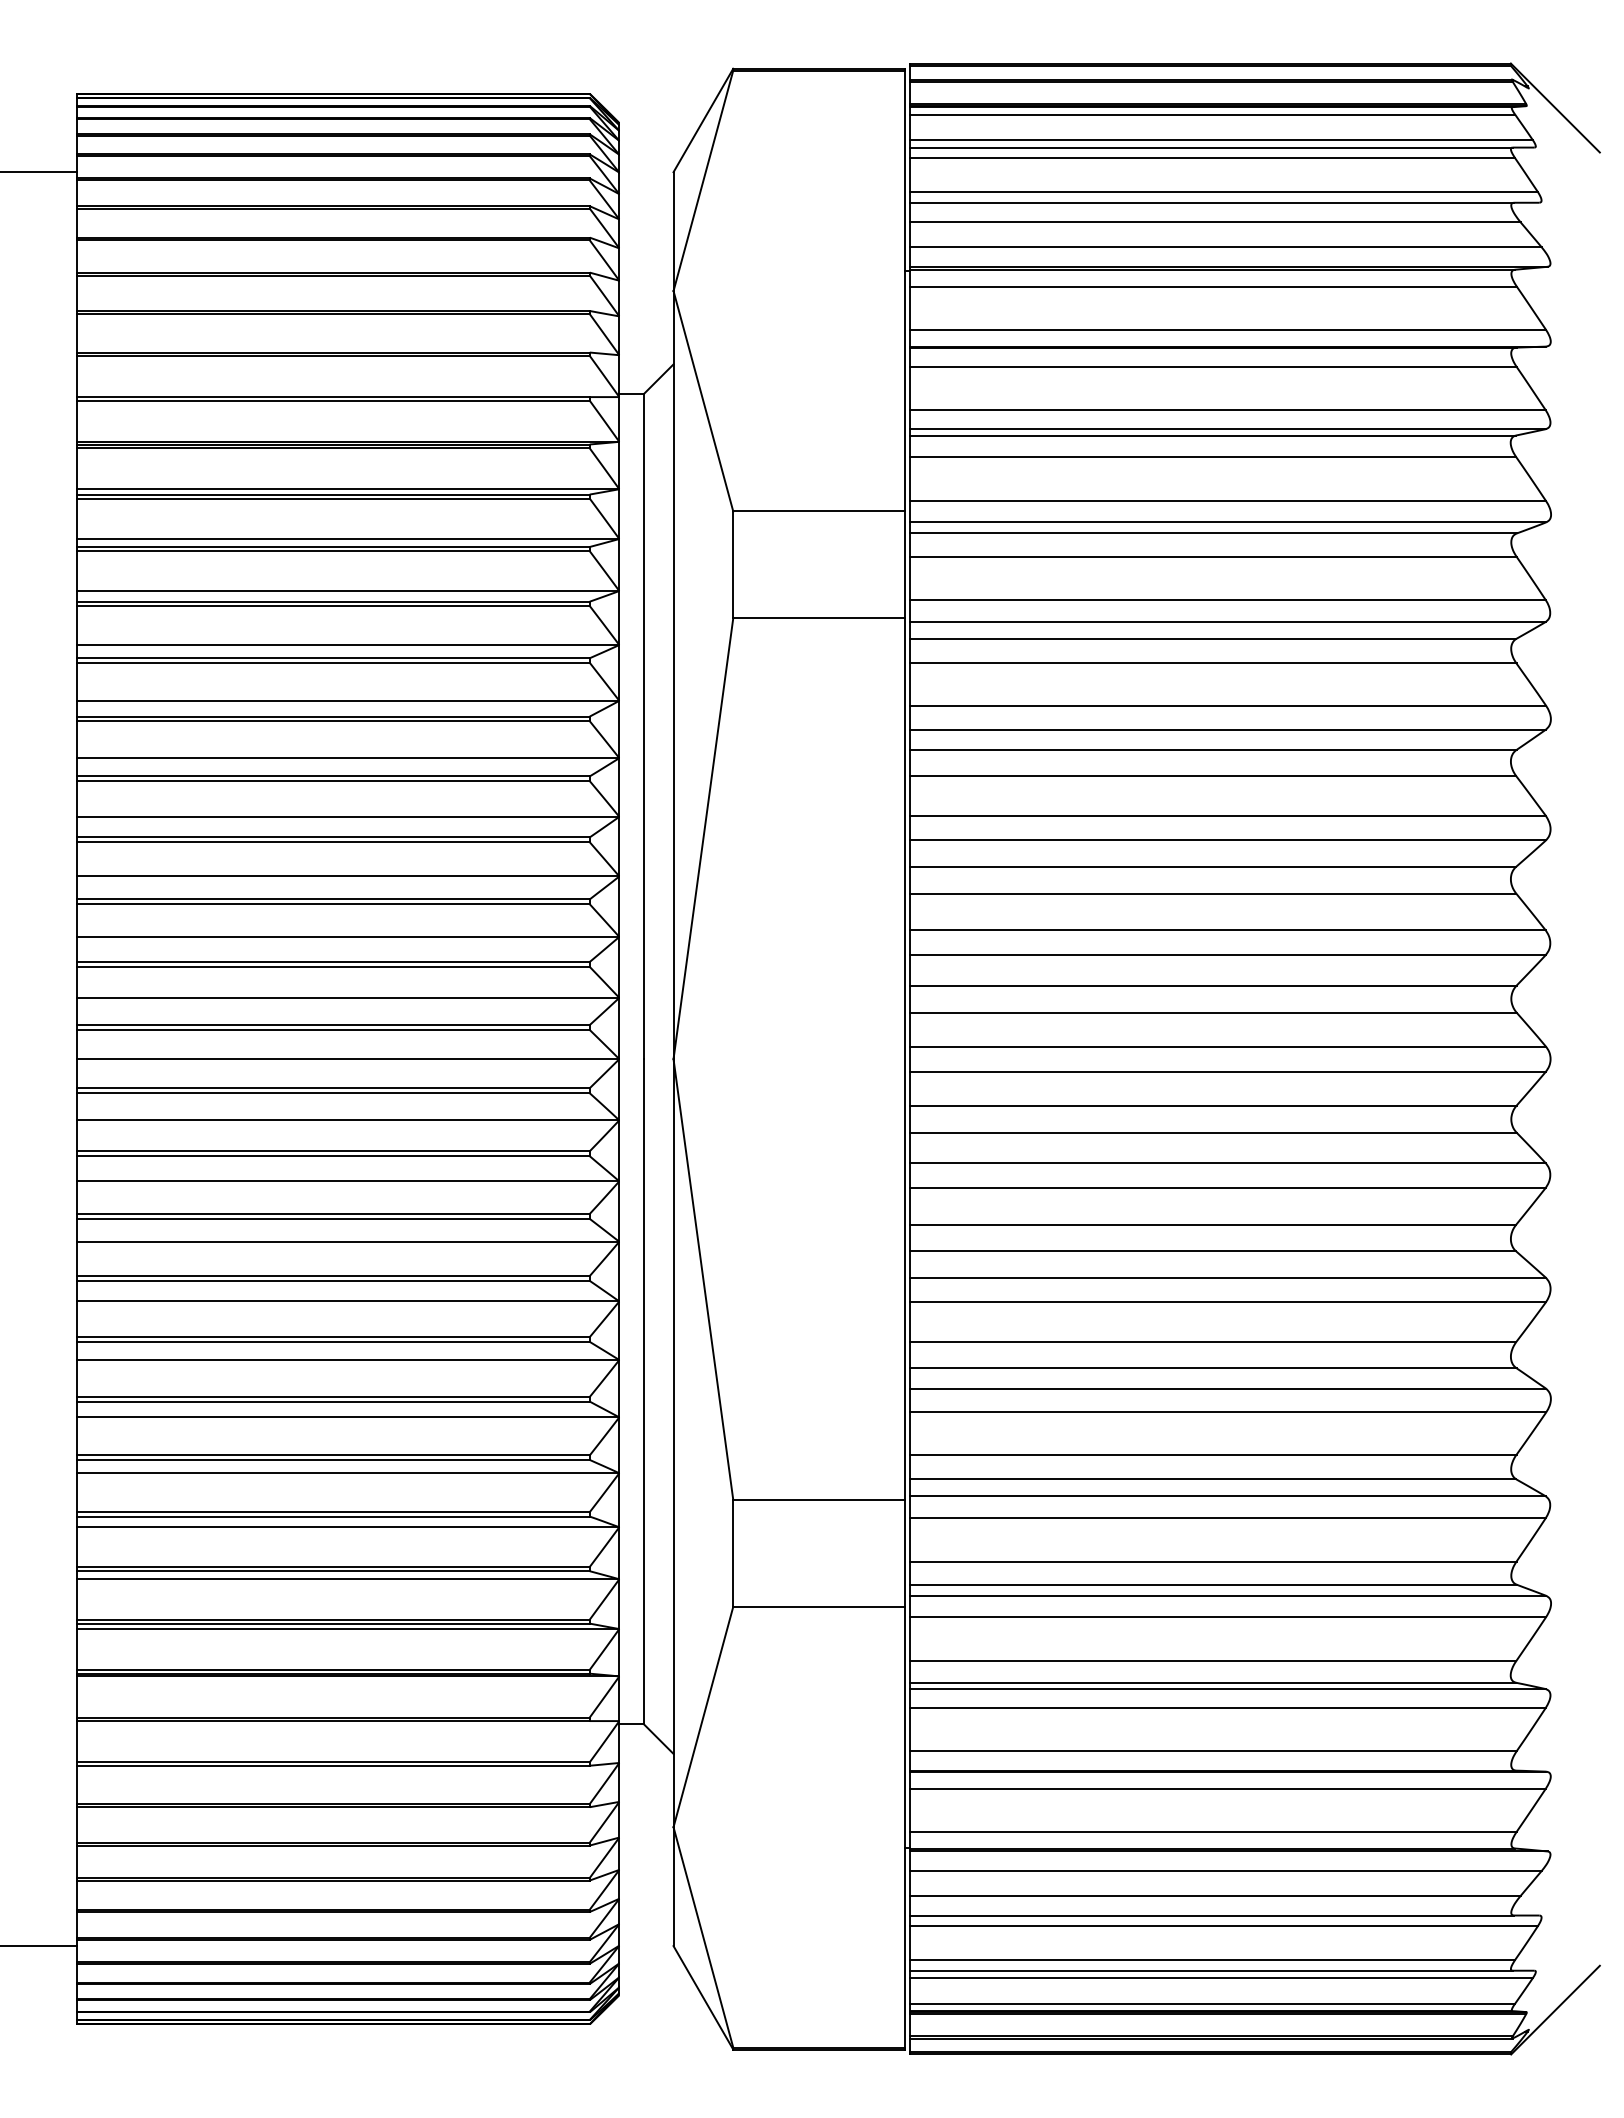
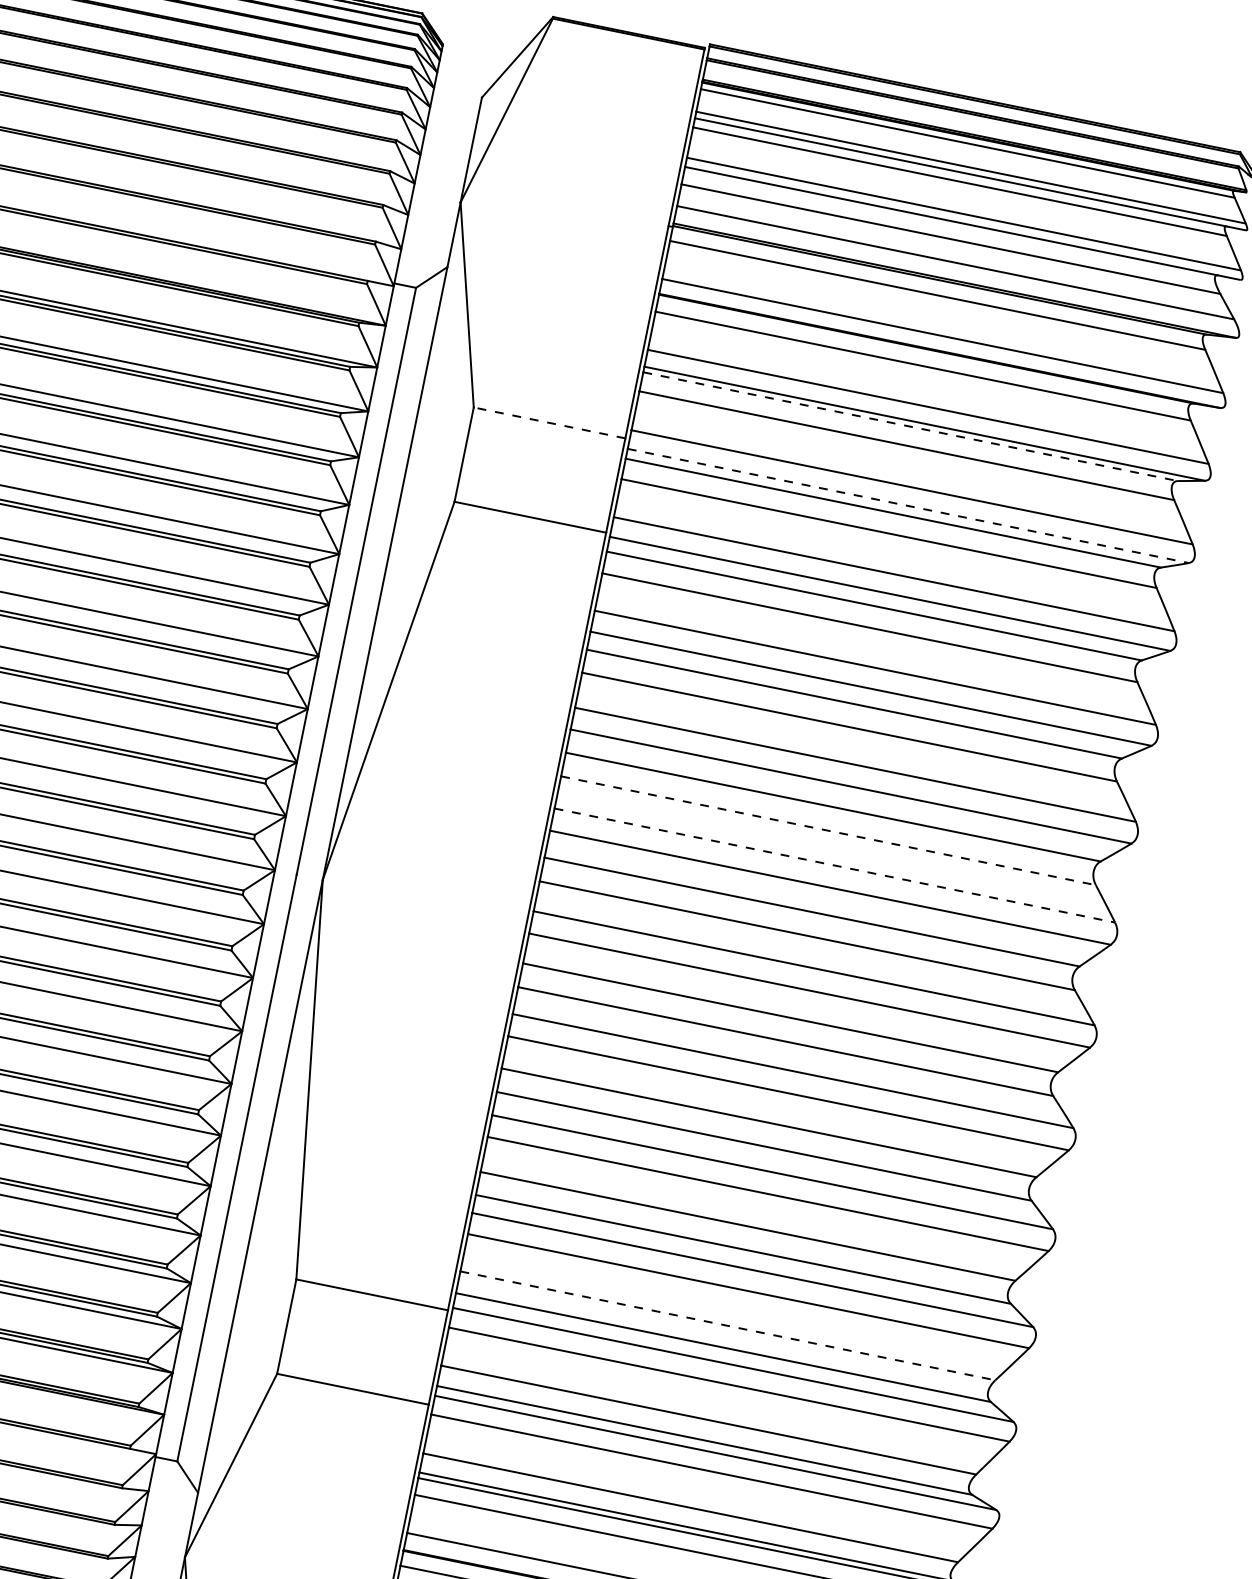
line: (1213, 435) -> (911, 426), solid -> dashed
line: (819, 511) -> (549, 423), solid -> dashed
line: (1228, 522) -> (908, 506), solid -> dashed
line: (1213, 893) -> (828, 830), solid -> dashed
line: (1227, 930) -> (834, 865), solid -> dashed
line: (1213, 1454) -> (728, 1325), solid -> dashed

